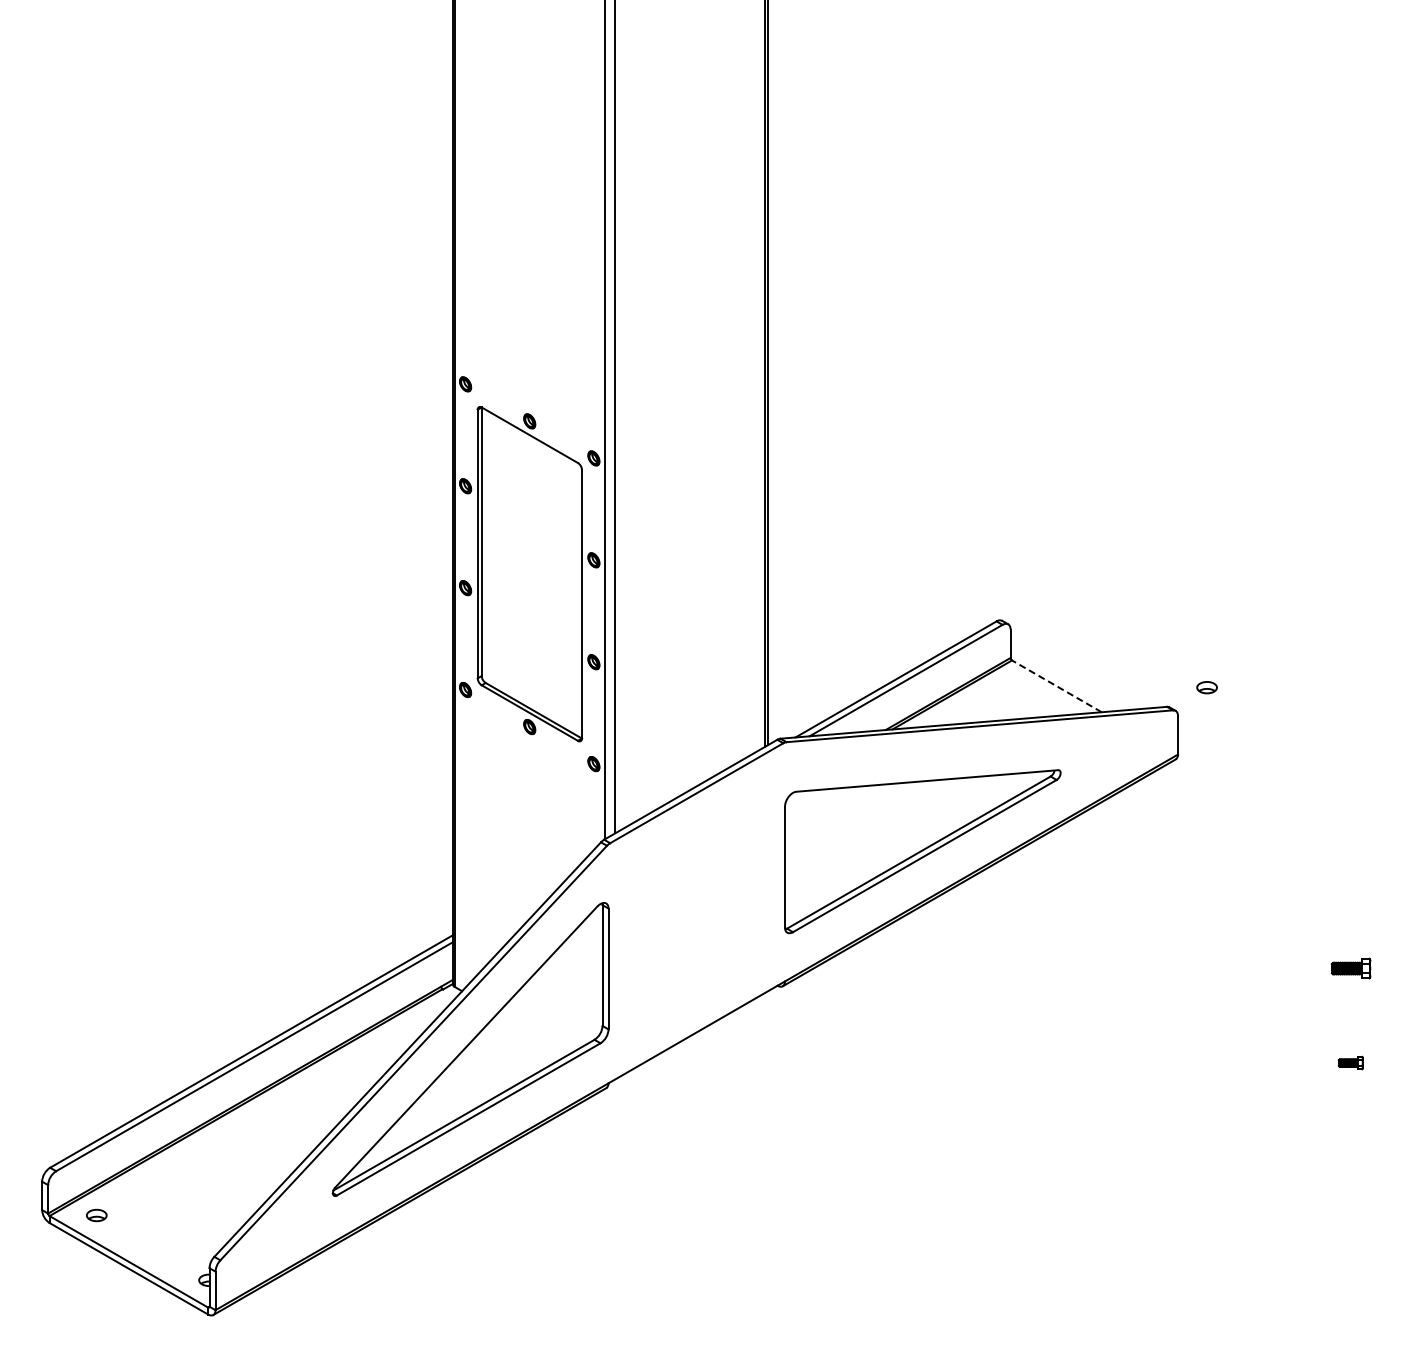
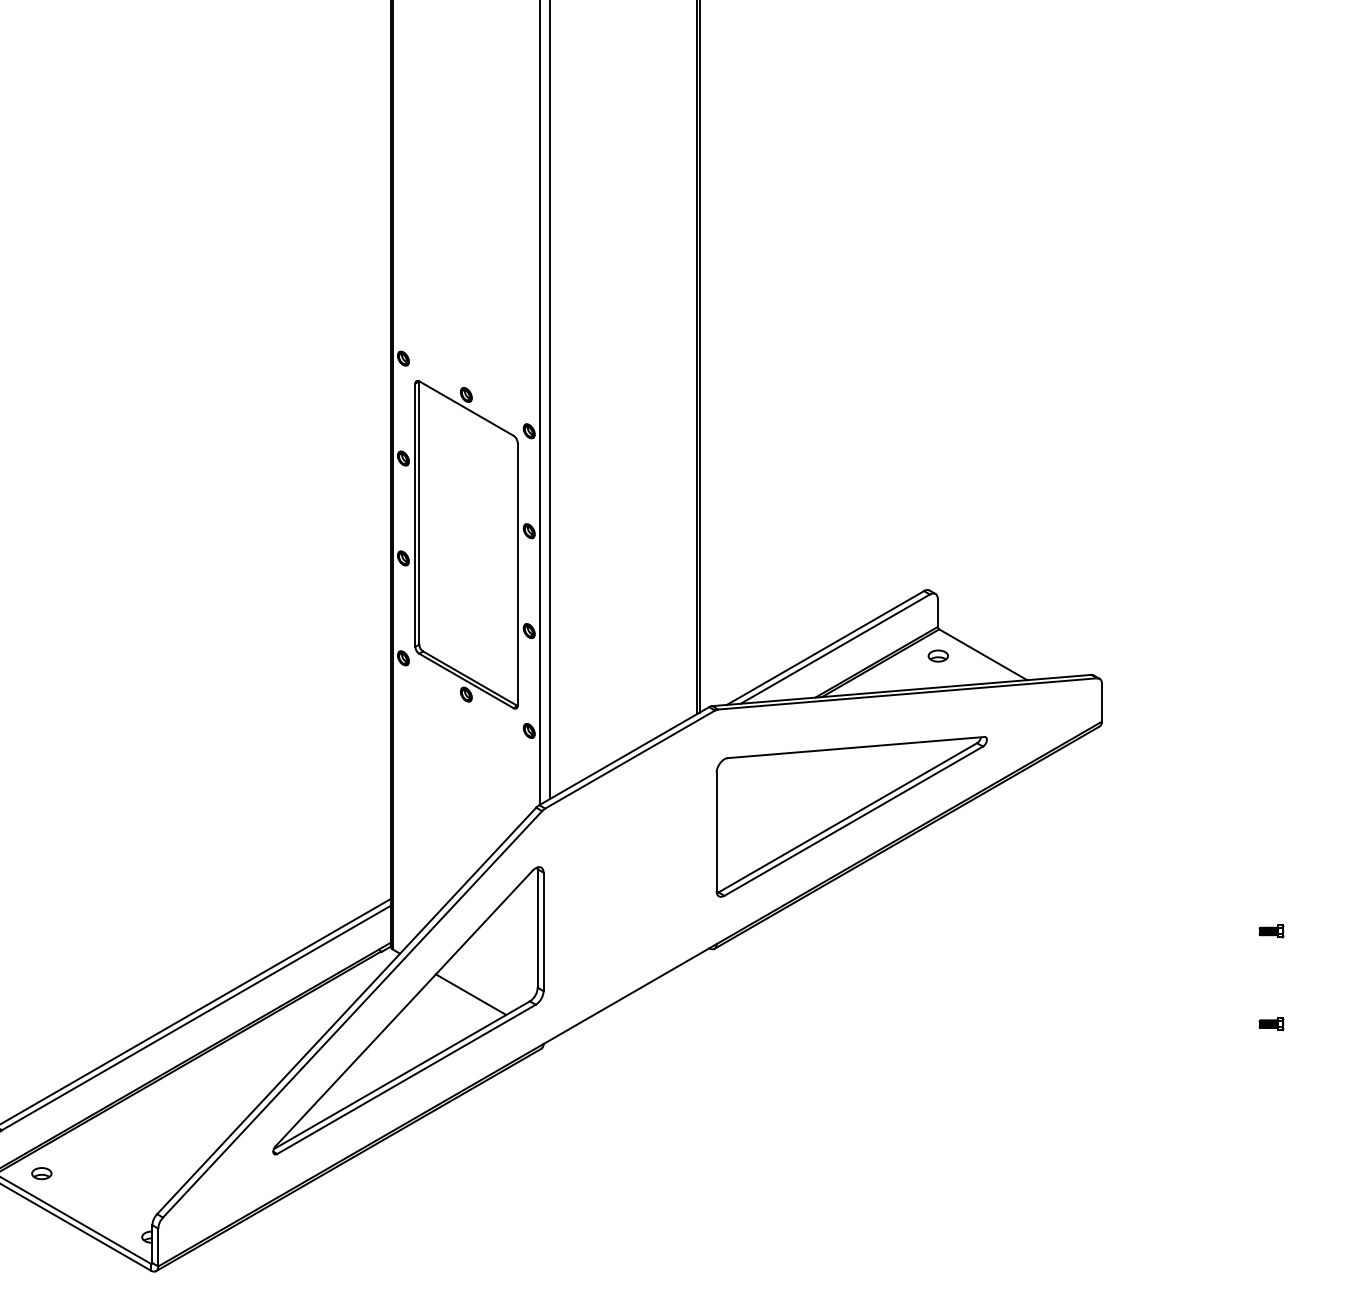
line: (1056, 686) -> (982, 654), dashed -> solid
part: (1206, 687) -> (937, 655), moved
part: (1350, 968) -> (1271, 931), size x0.62
line: (534, 1032) -> (471, 994), added

